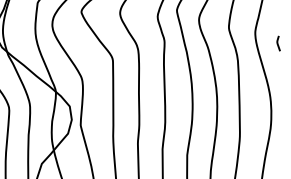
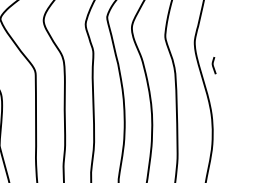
curve: (278, 43) -> (213, 65), moved

